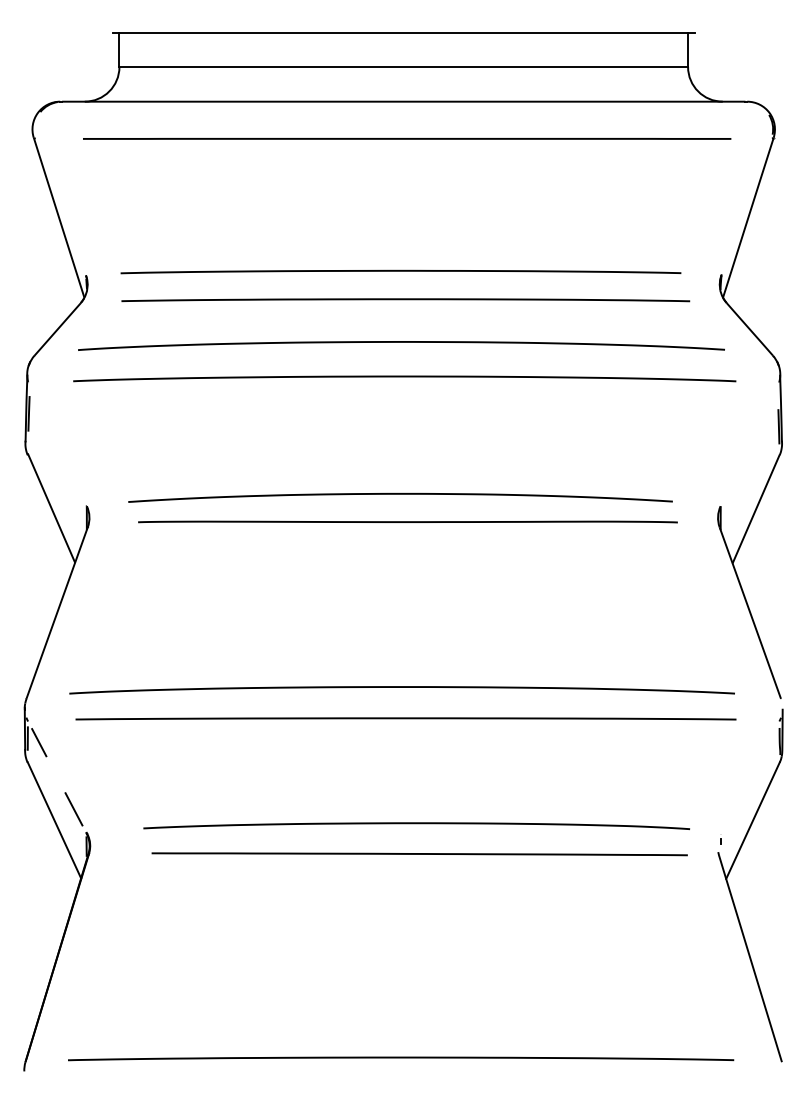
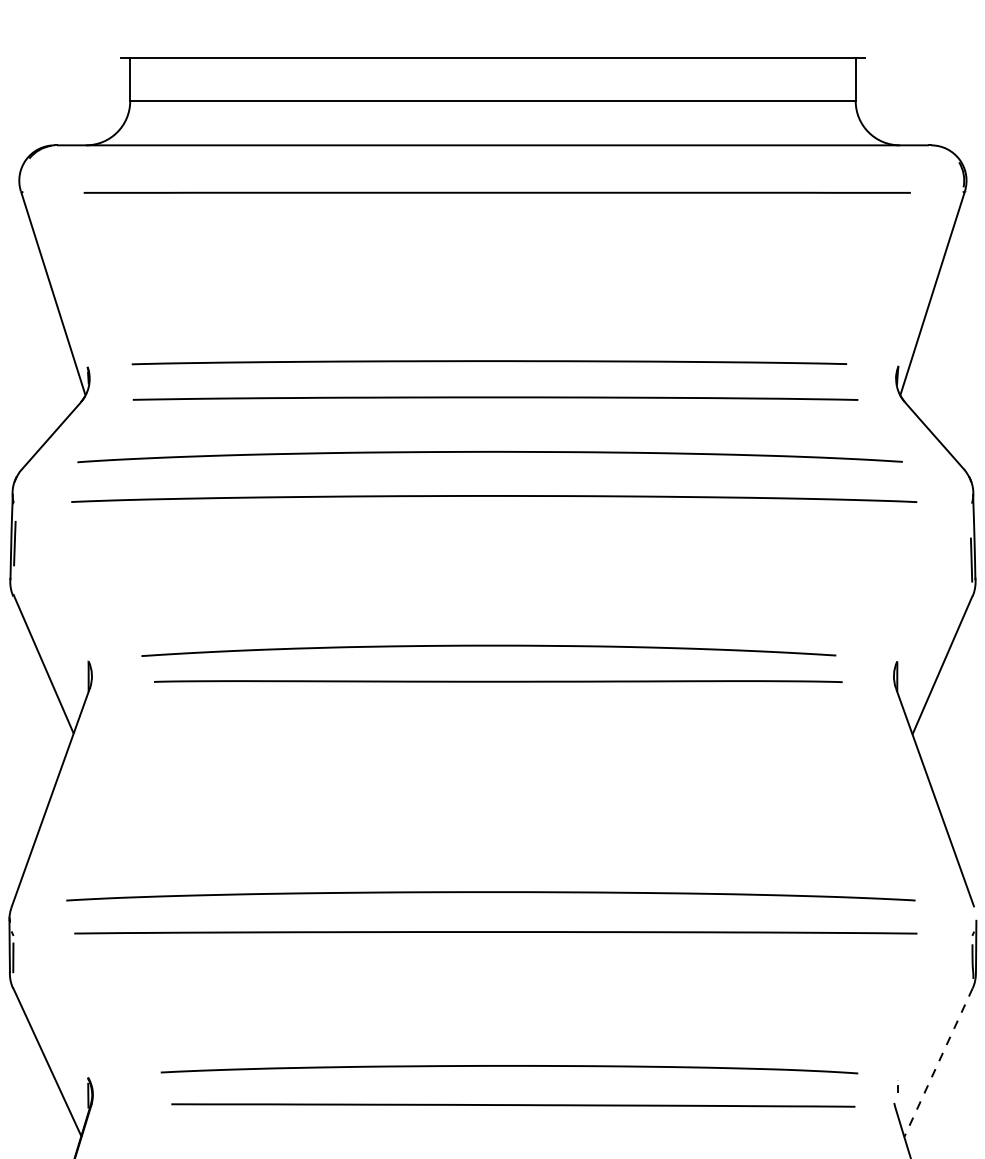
line: (39, 742) -> (28, 962), removed
line: (73, 809) -> (71, 1048), removed
line: (752, 821) -> (937, 1063), solid -> dashed

